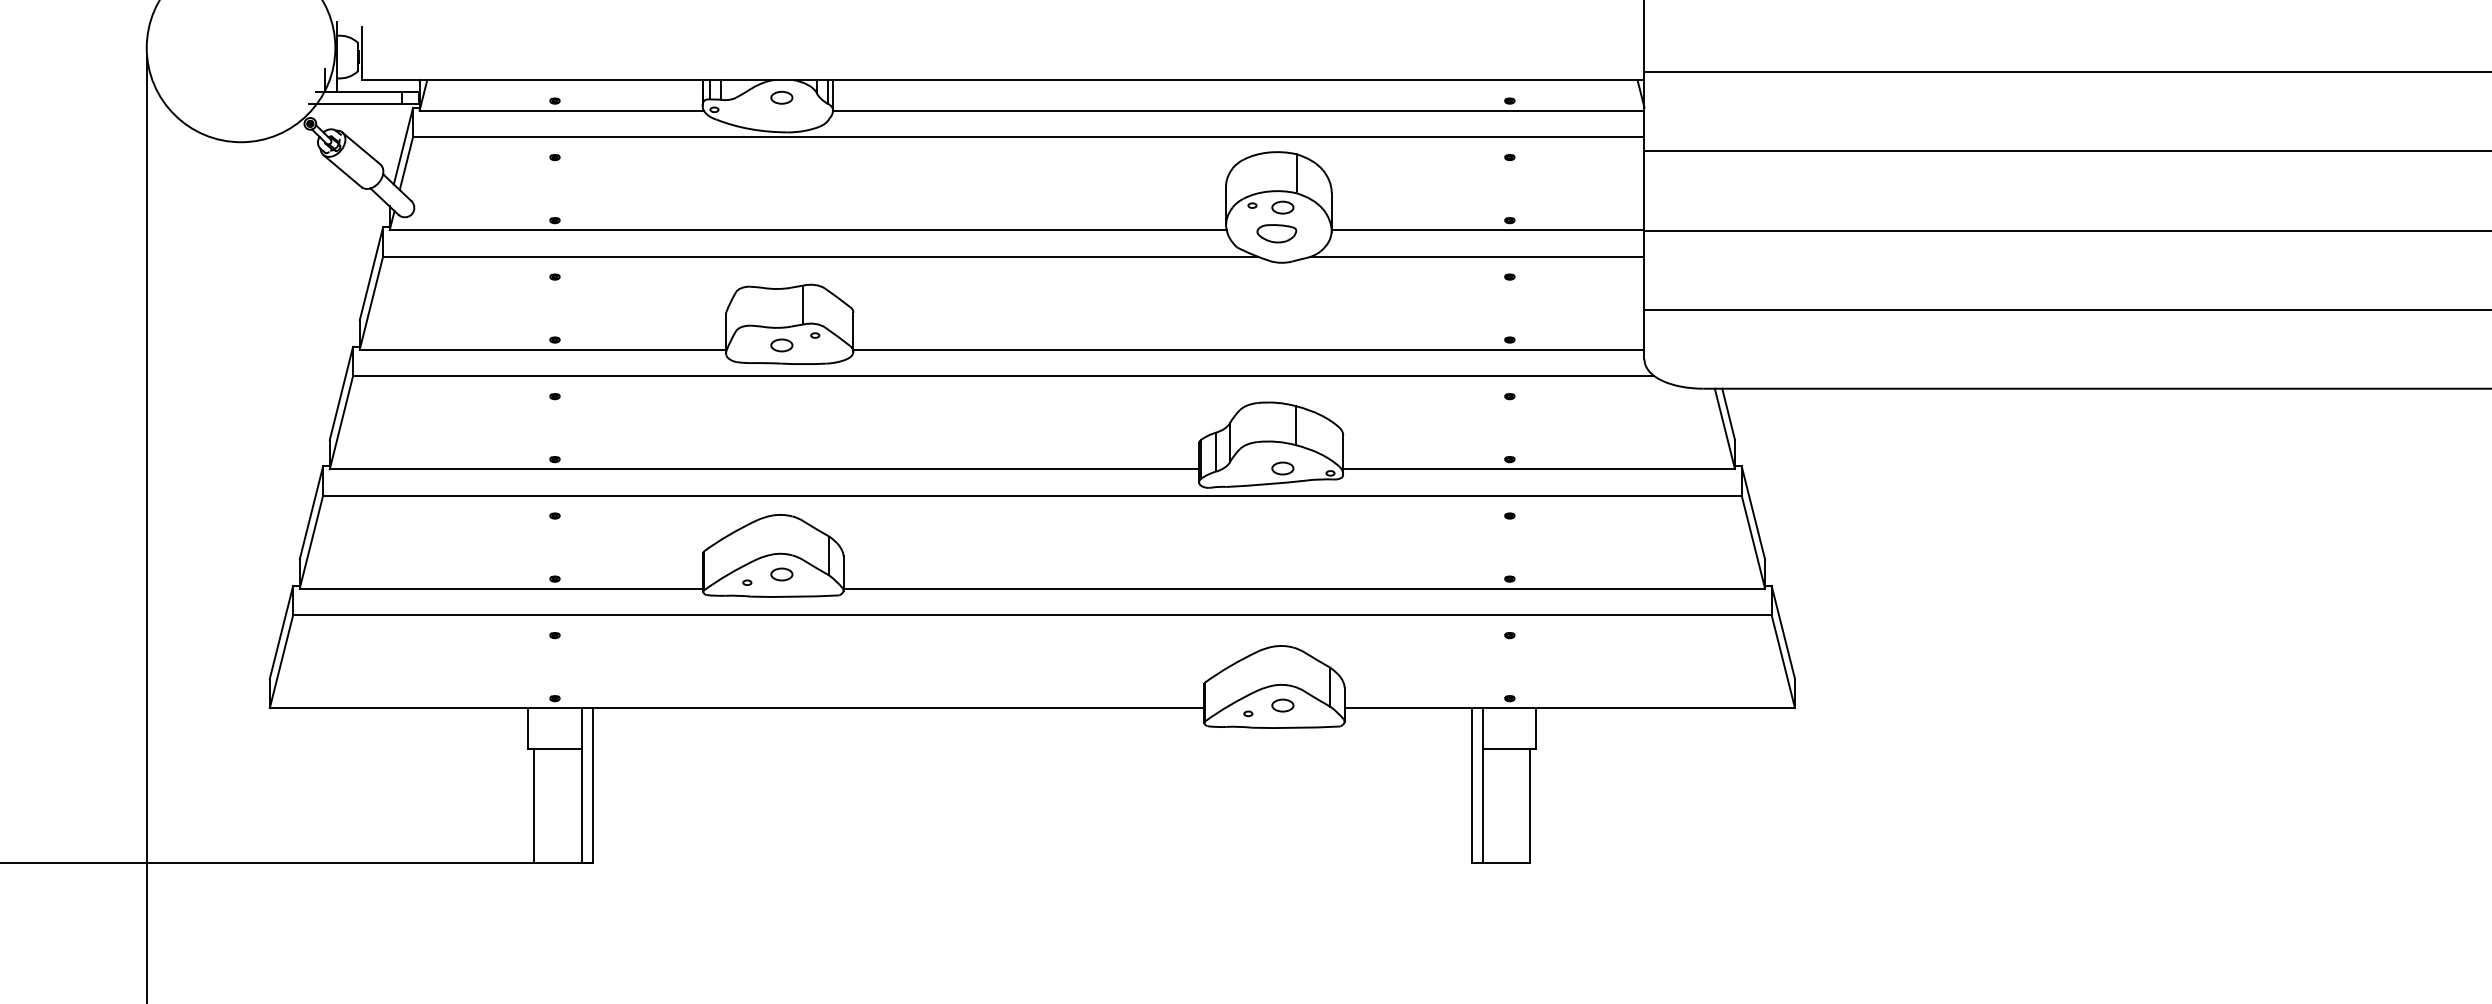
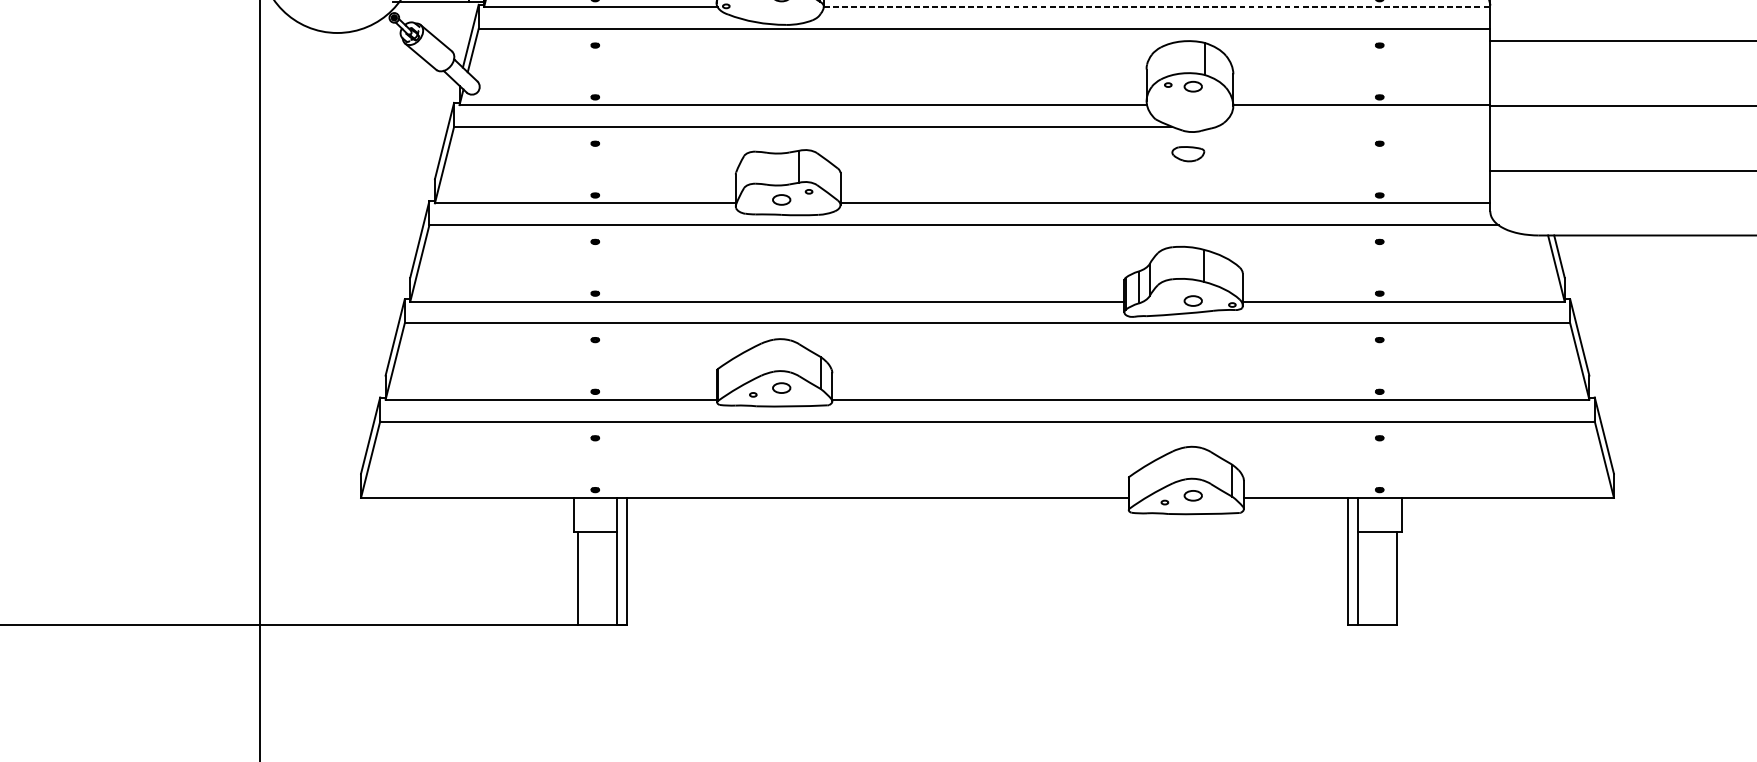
line: (1238, 110) -> (1156, 6), solid -> dashed
part: (1276, 233) -> (1188, 153), moved
line: (1477, 256) -> (1353, 126), removed

